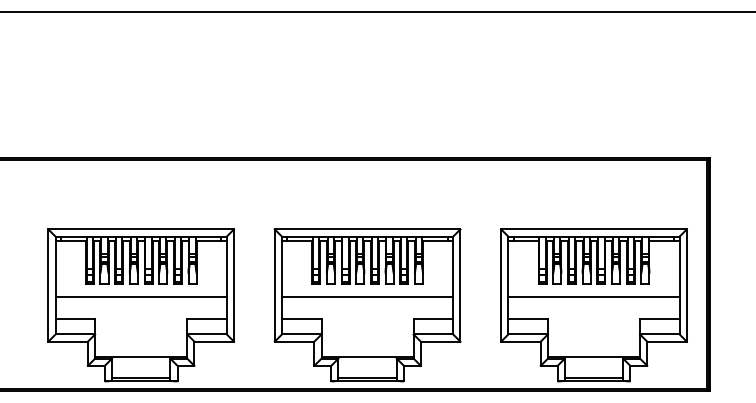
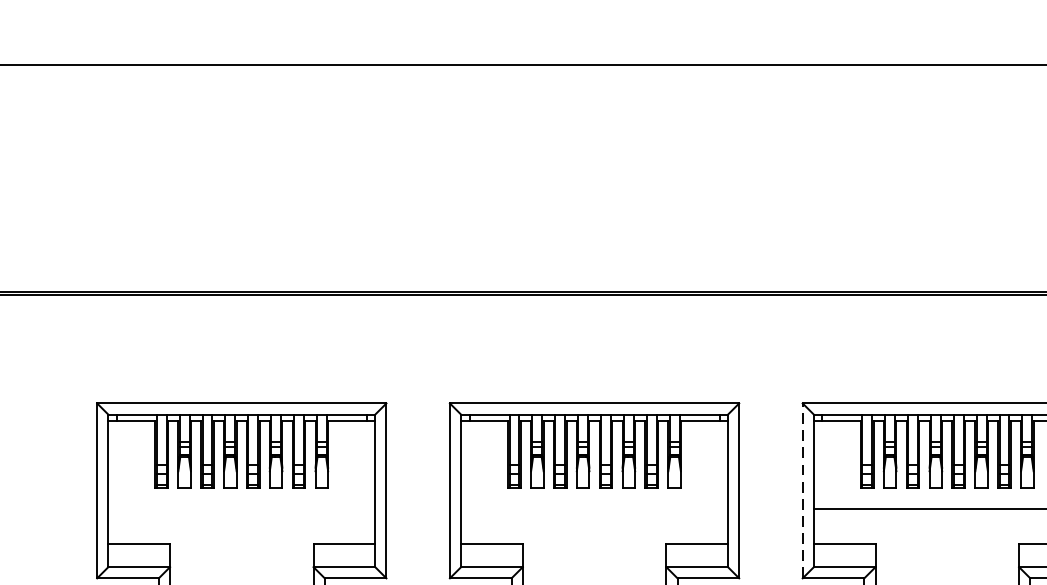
line: (501, 285) -> (803, 490), solid -> dashed
line: (140, 297) -> (240, 509), removed
line: (367, 297) -> (594, 509), removed

